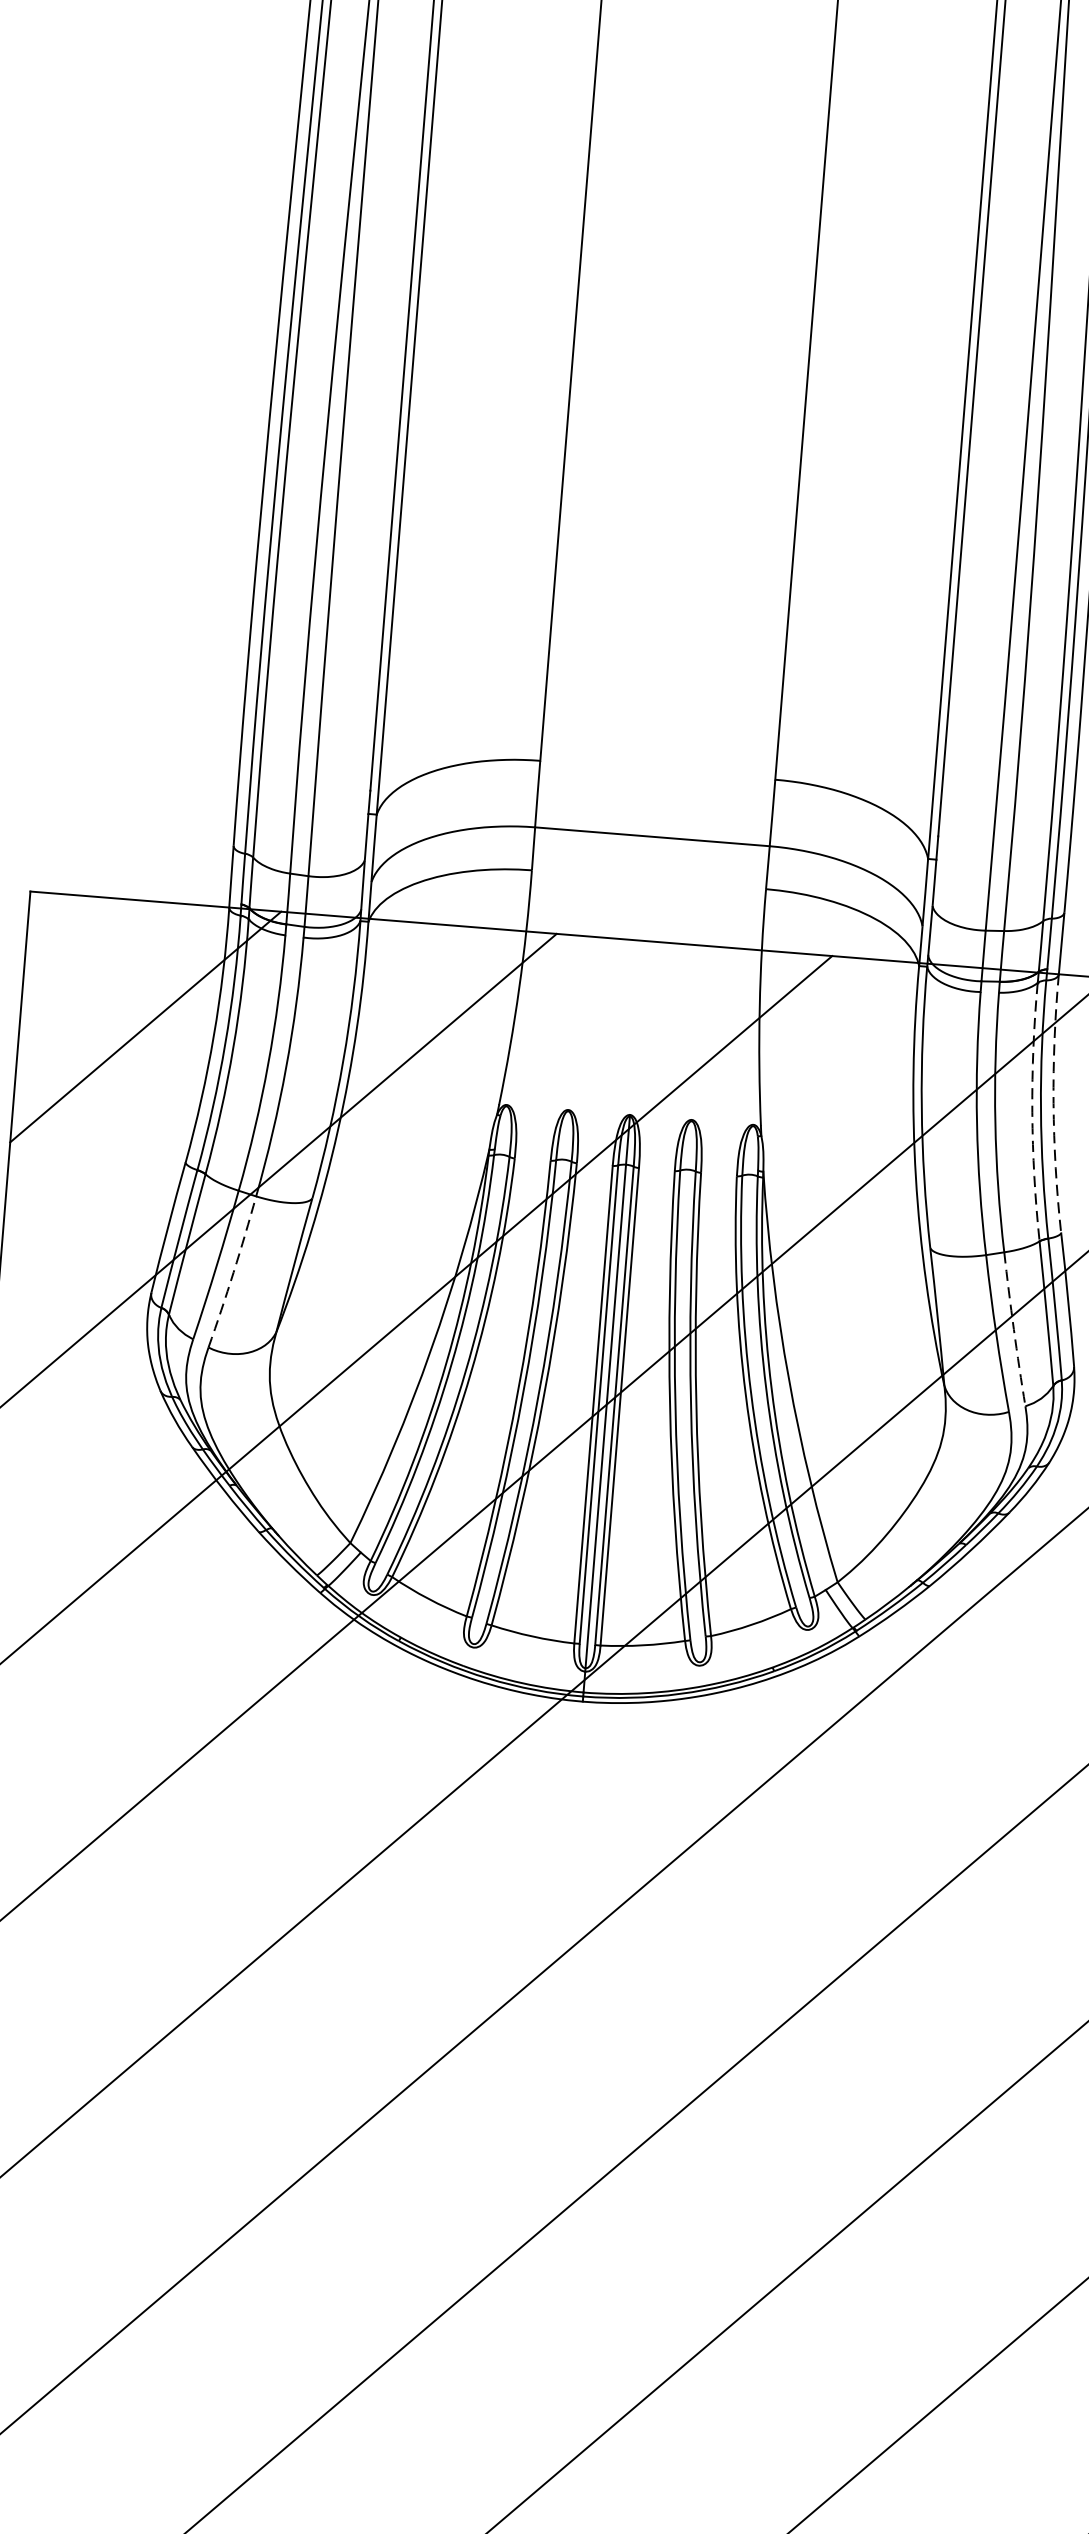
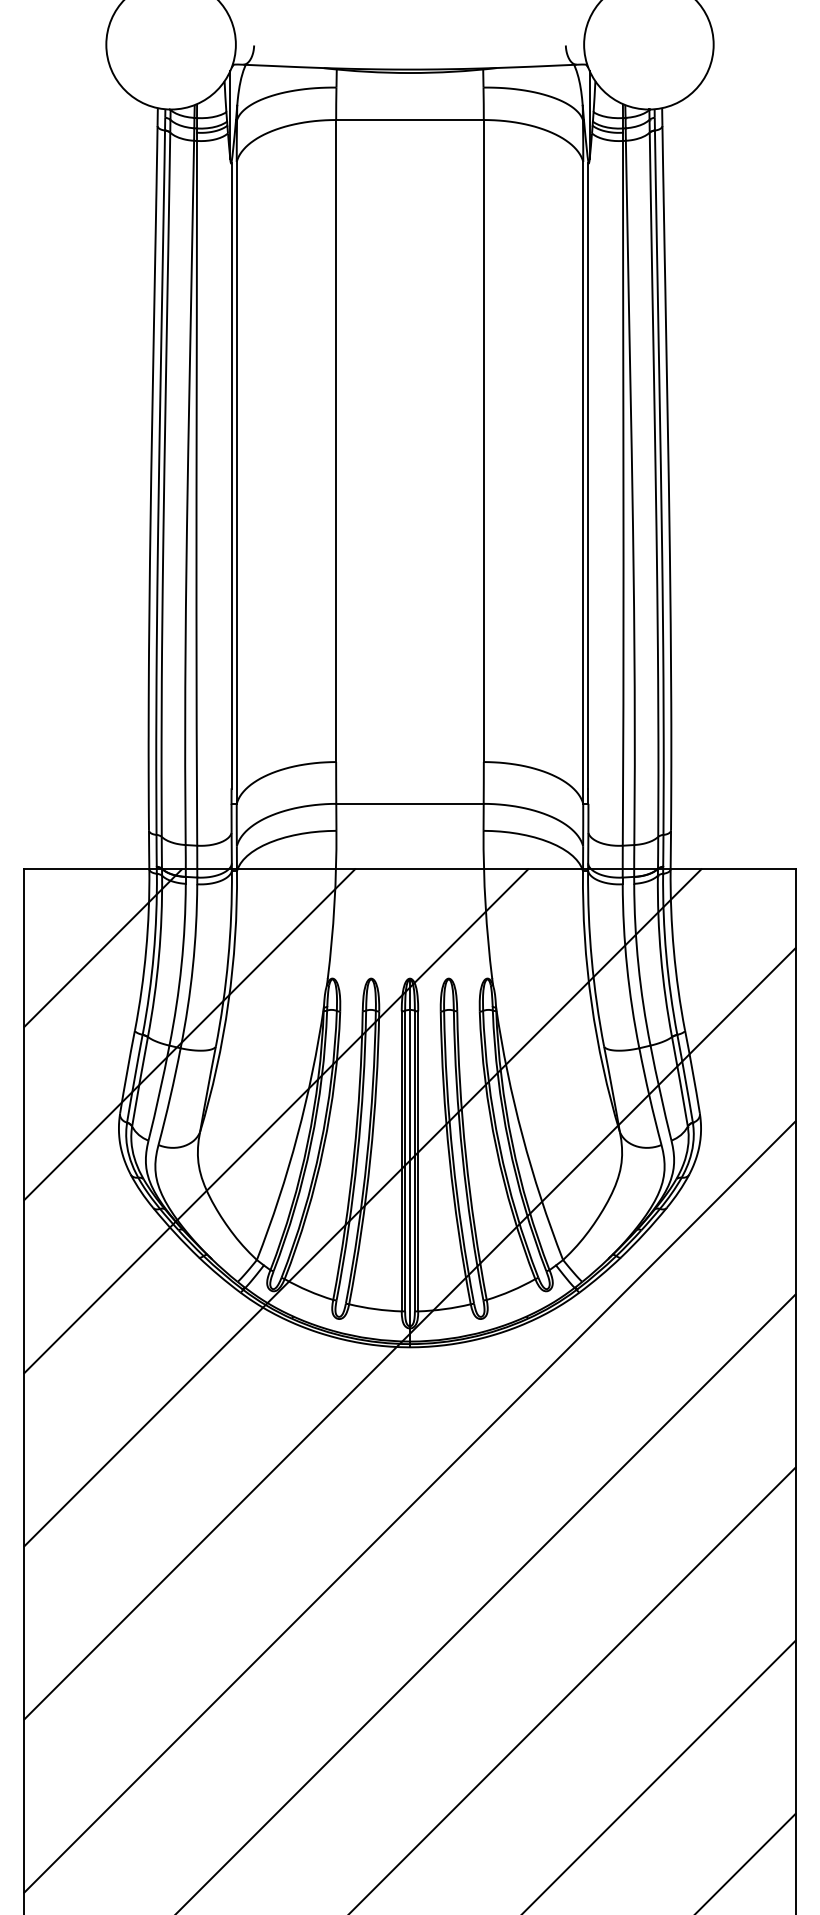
arc: (1052, 1103) -> (673, 950), dashed -> solid
arc: (1033, 1111) -> (661, 956), dashed -> solid
arc: (233, 1271) -> (170, 1096), dashed -> solid
arc: (1013, 1329) -> (660, 1093), dashed -> solid

